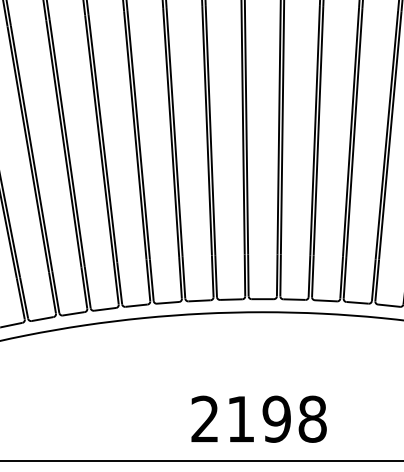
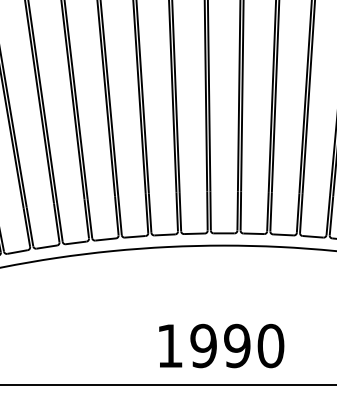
text: (258, 418) -> (220, 345), 2198 -> 1990

